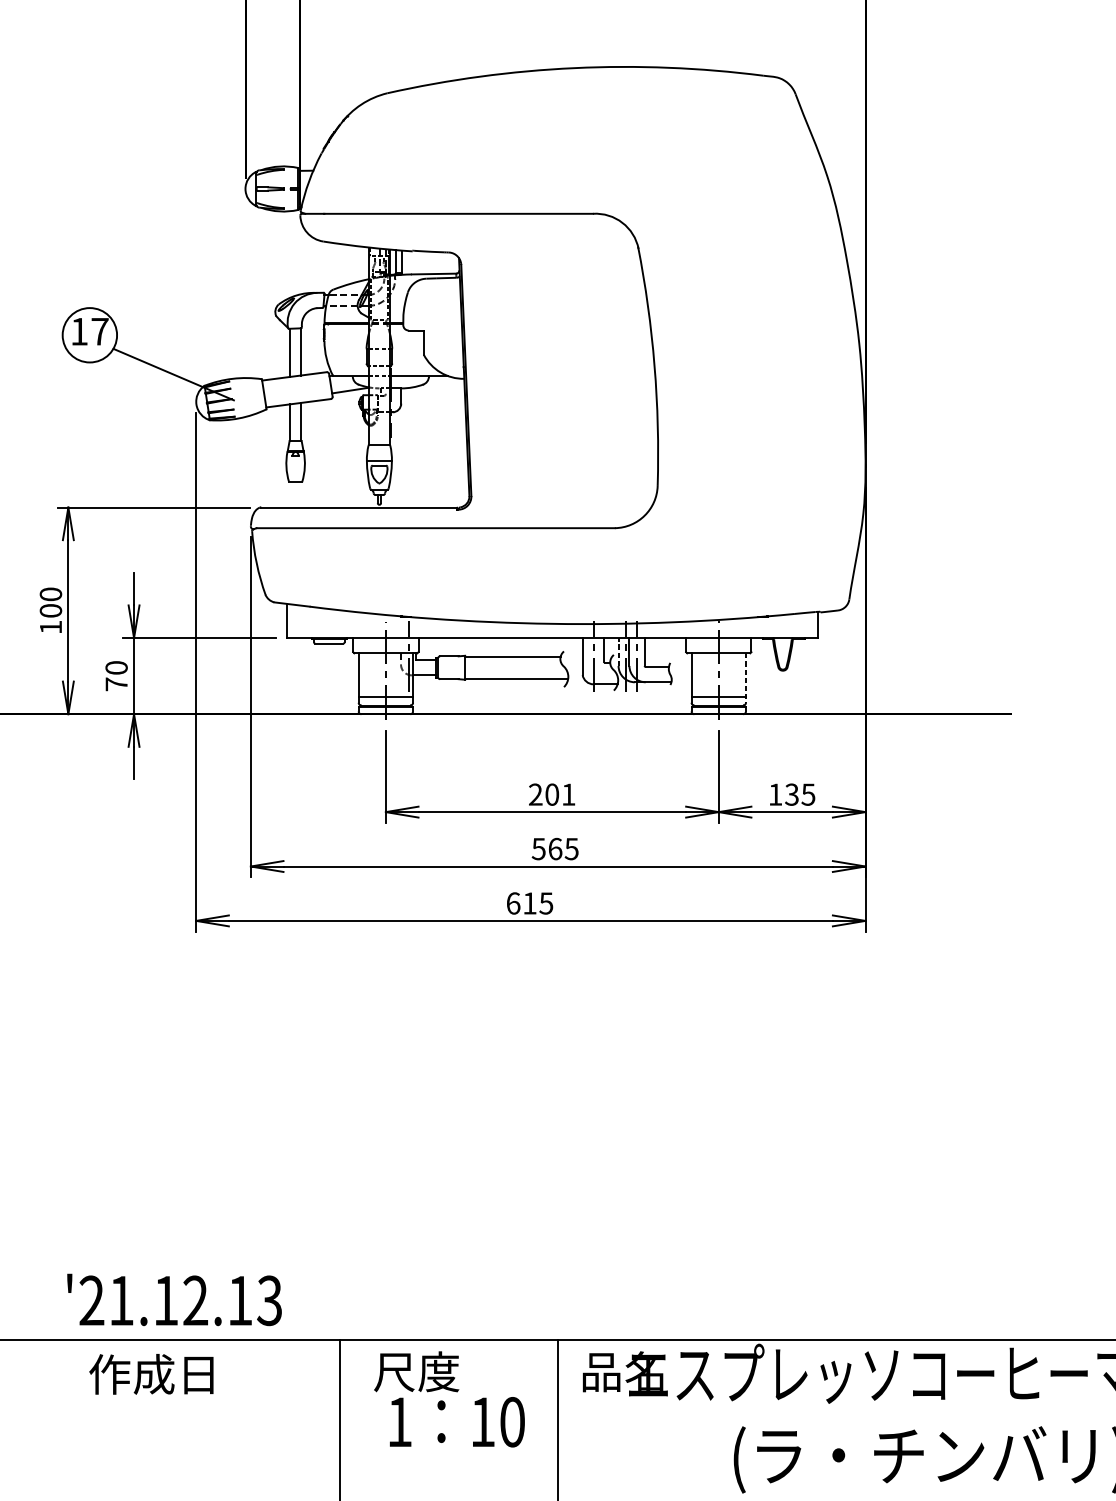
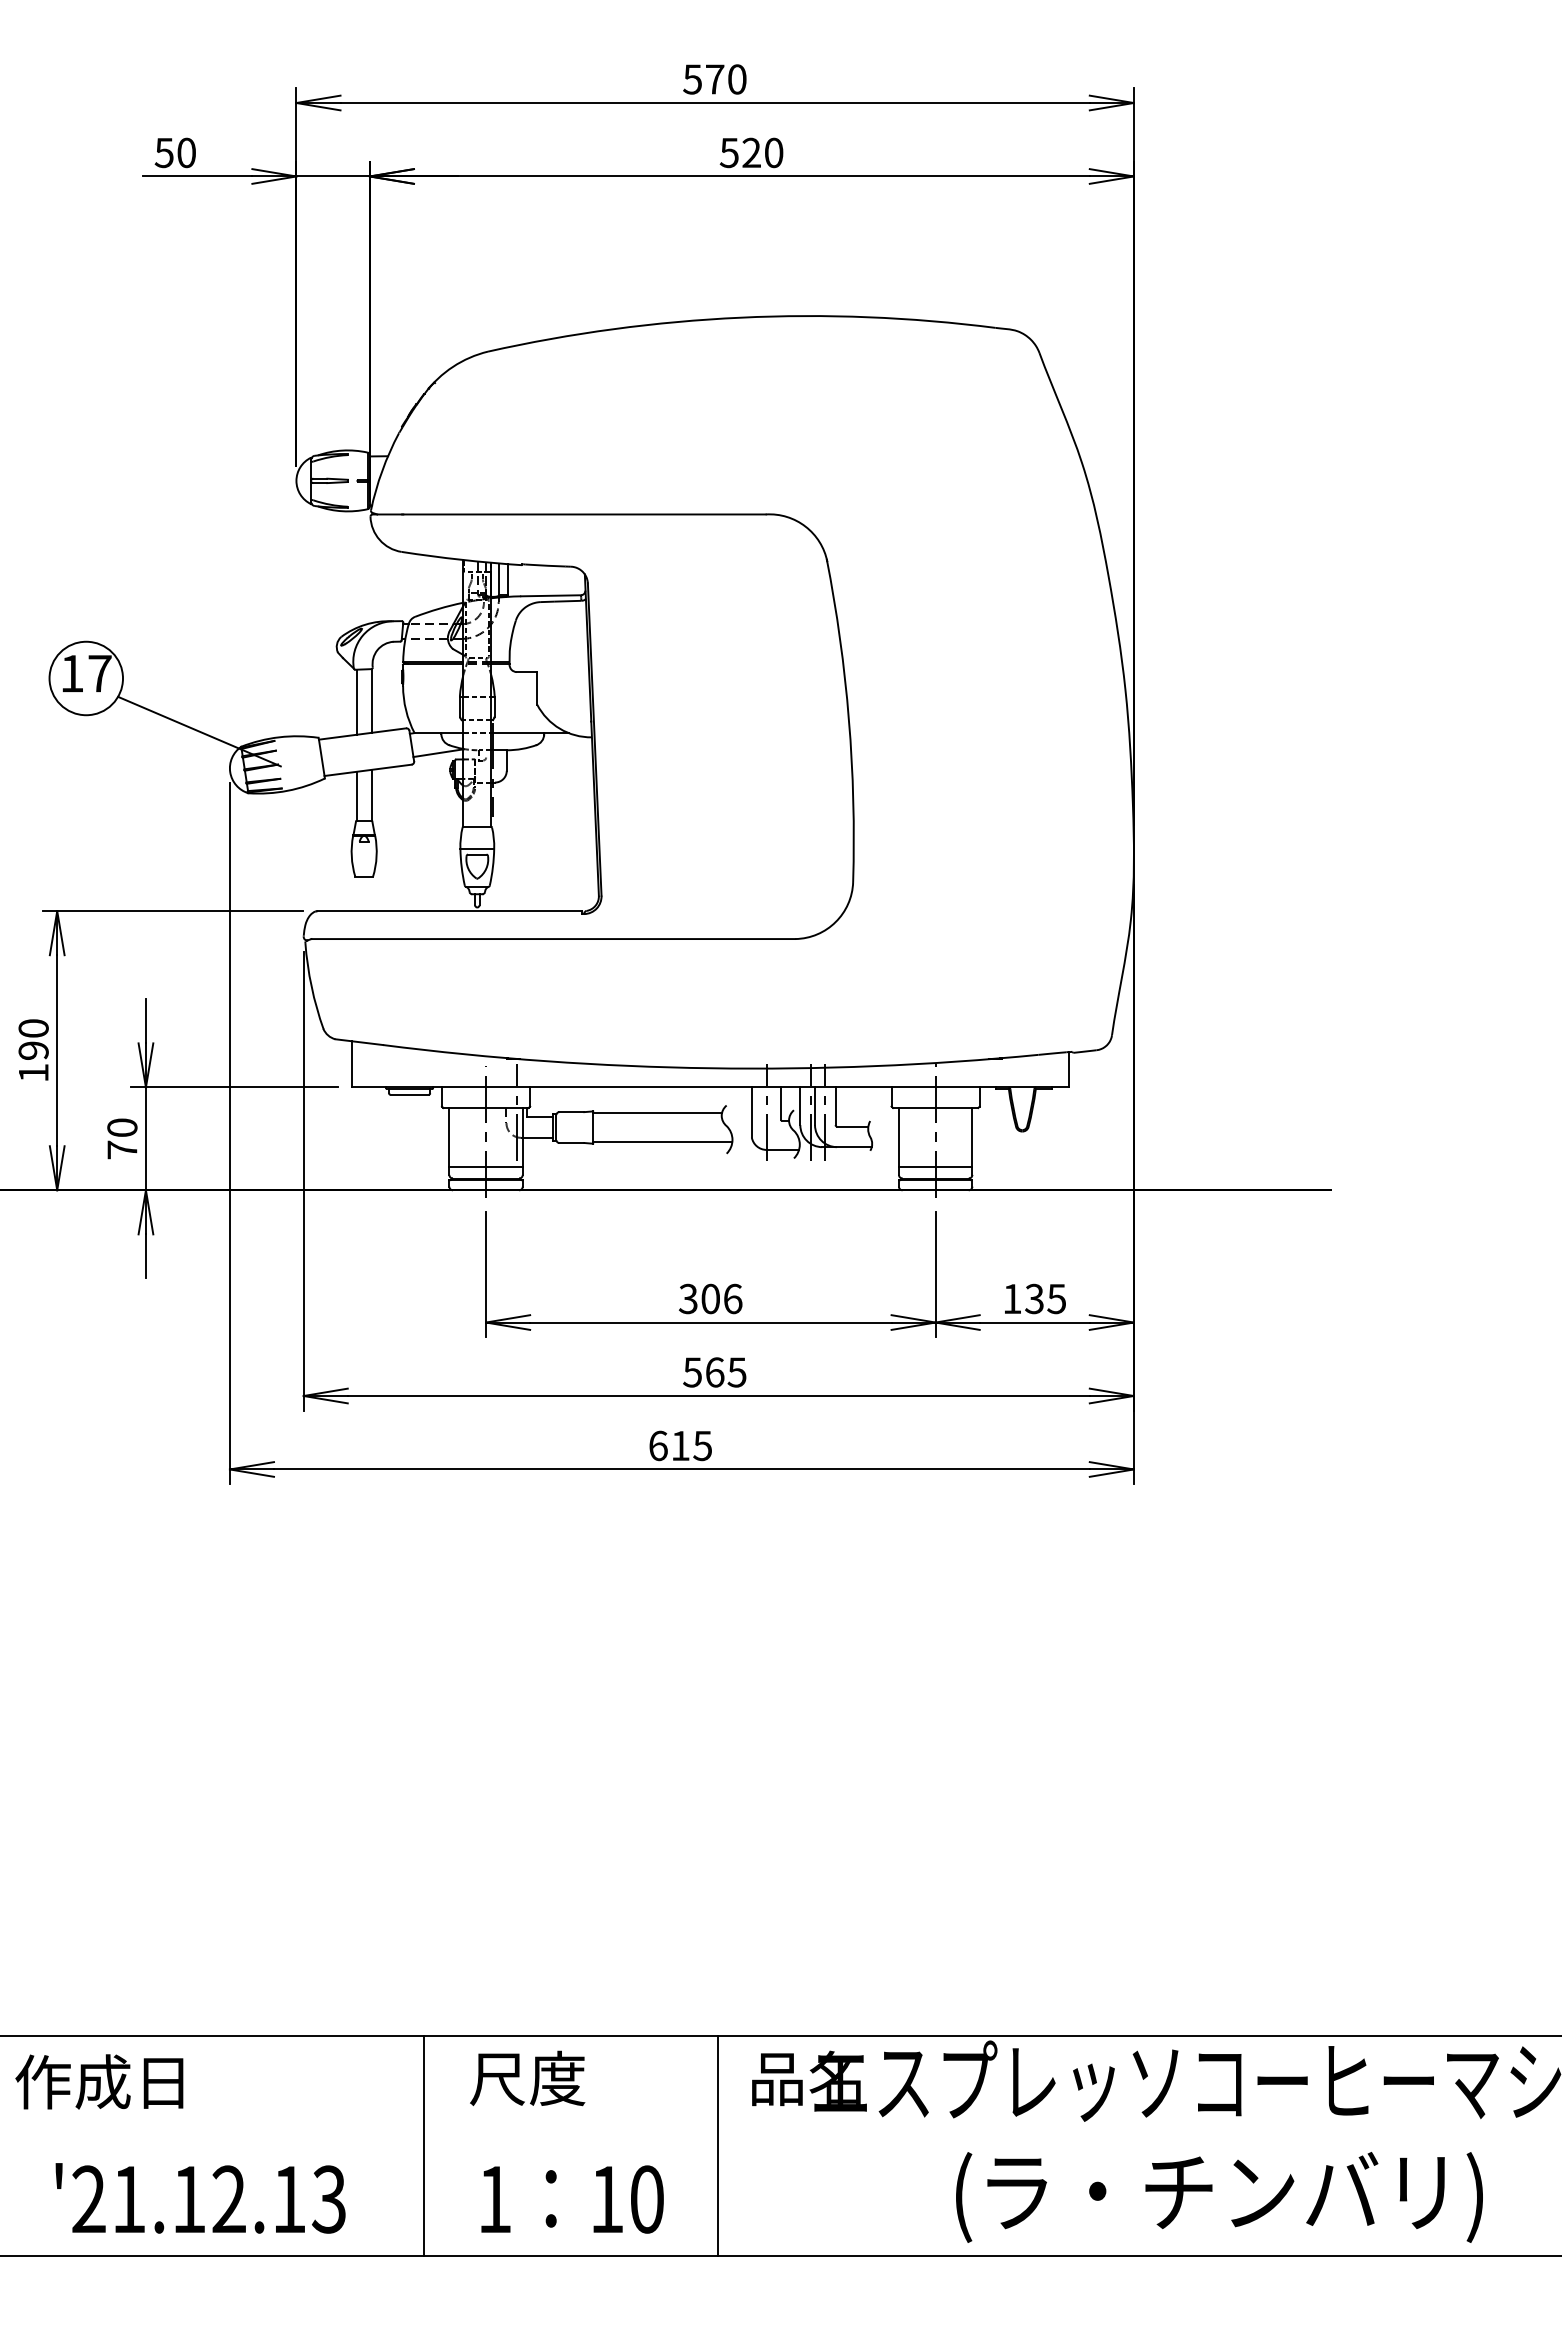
text: (50, 610) -> (33, 1050), 100 -> 190
line: (618, 652) -> (800, 1106), dashed -> solid
line: (746, 678) -> (972, 1141), dashed -> solid
text: (552, 794) -> (710, 1298), 201 -> 306
text: (174, 1300) -> (200, 2198), moved
text: (151, 1374) -> (99, 2081), moved
text: (457, 1422) -> (572, 2199), moved

